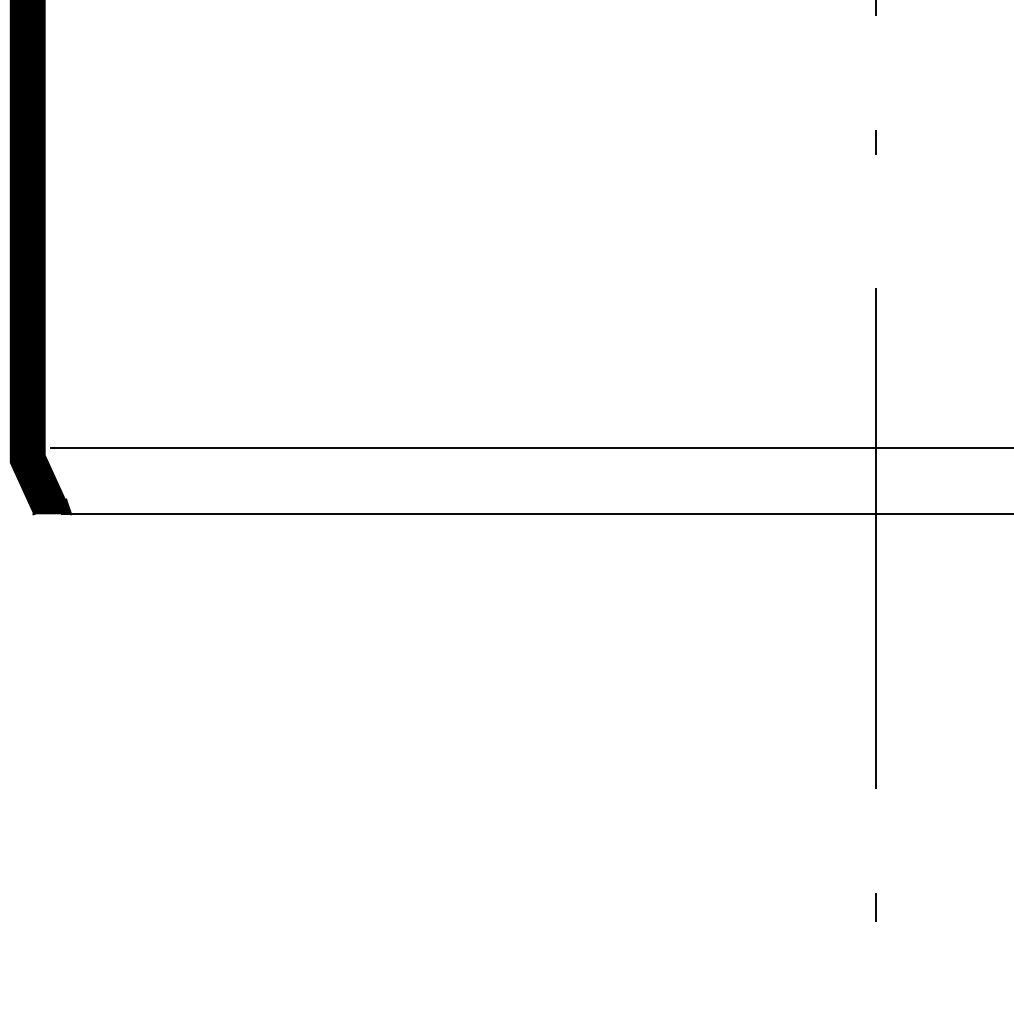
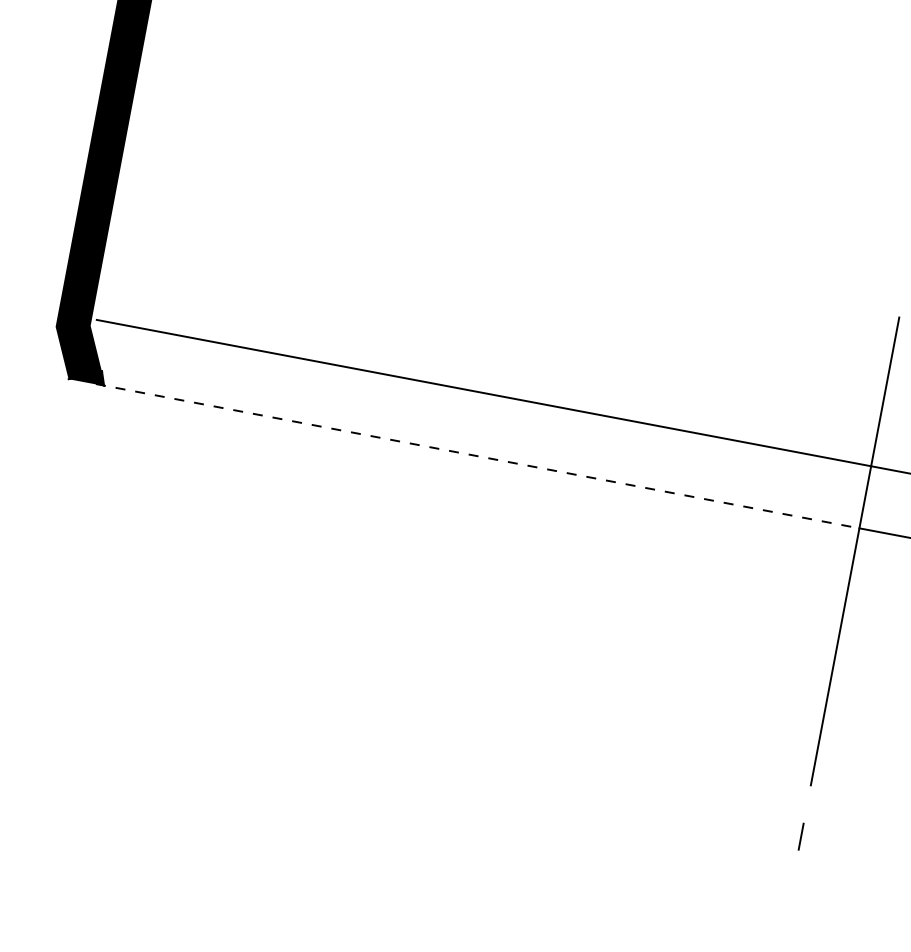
line: (469, 513) -> (478, 455), solid -> dashed
line: (875, 907) -> (800, 836), moved

